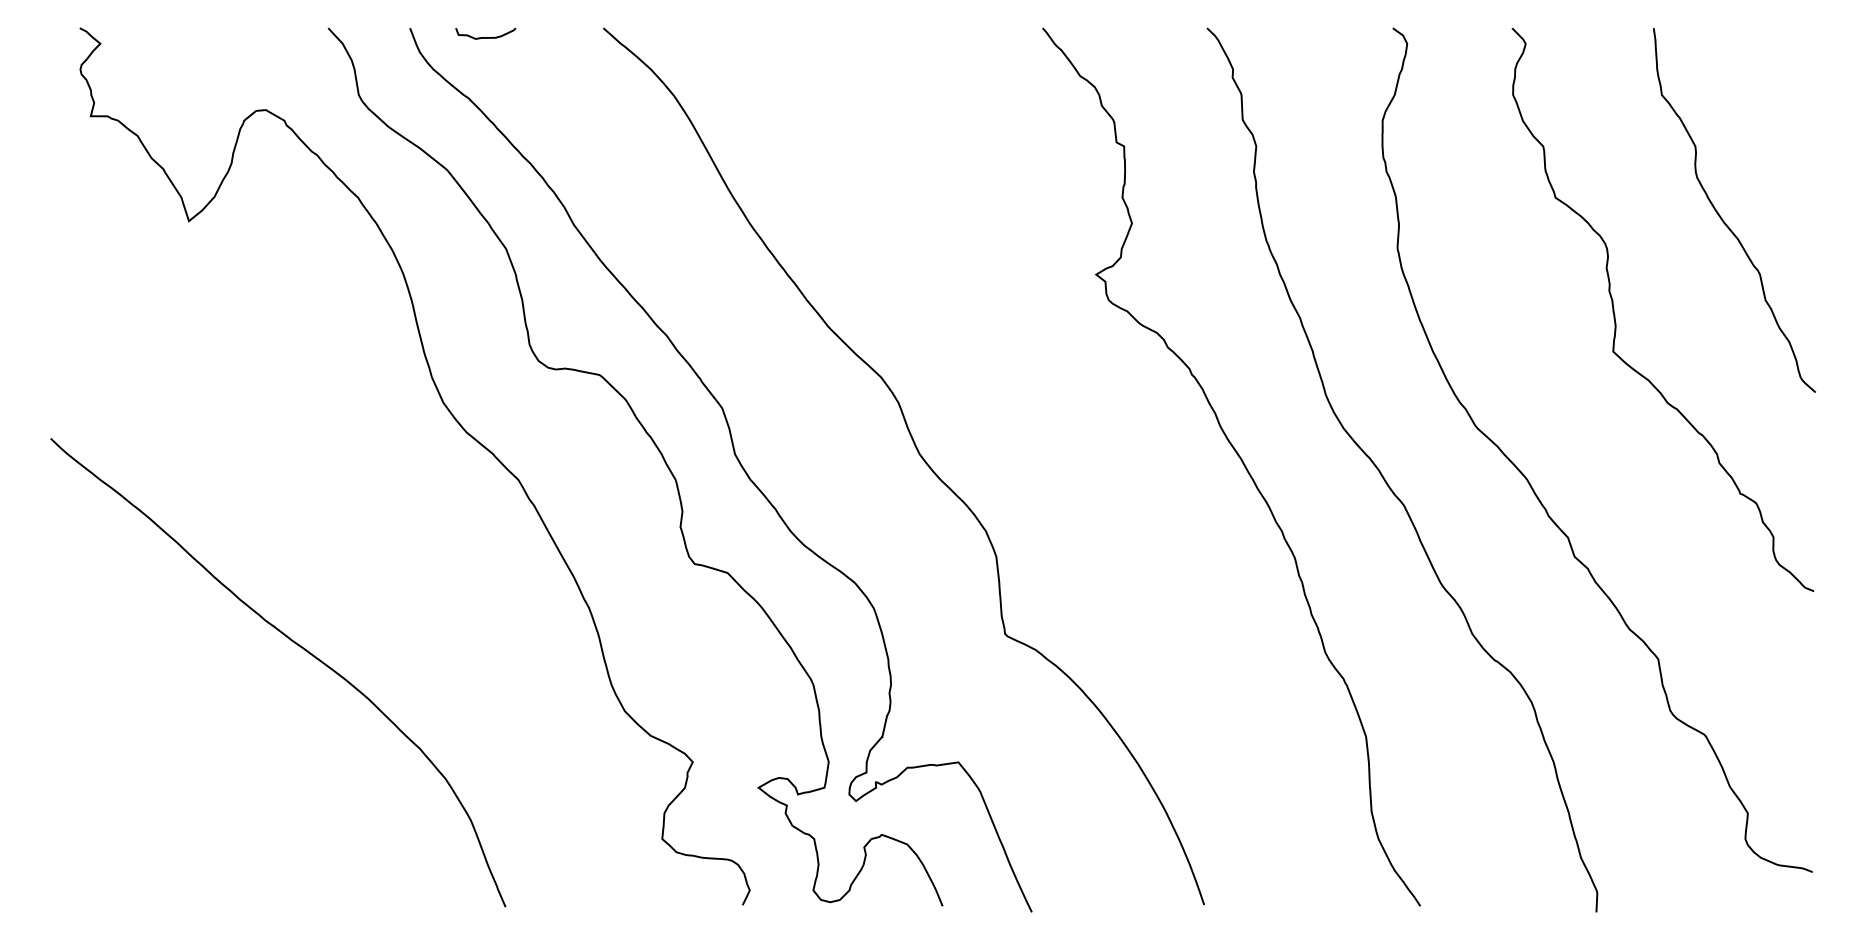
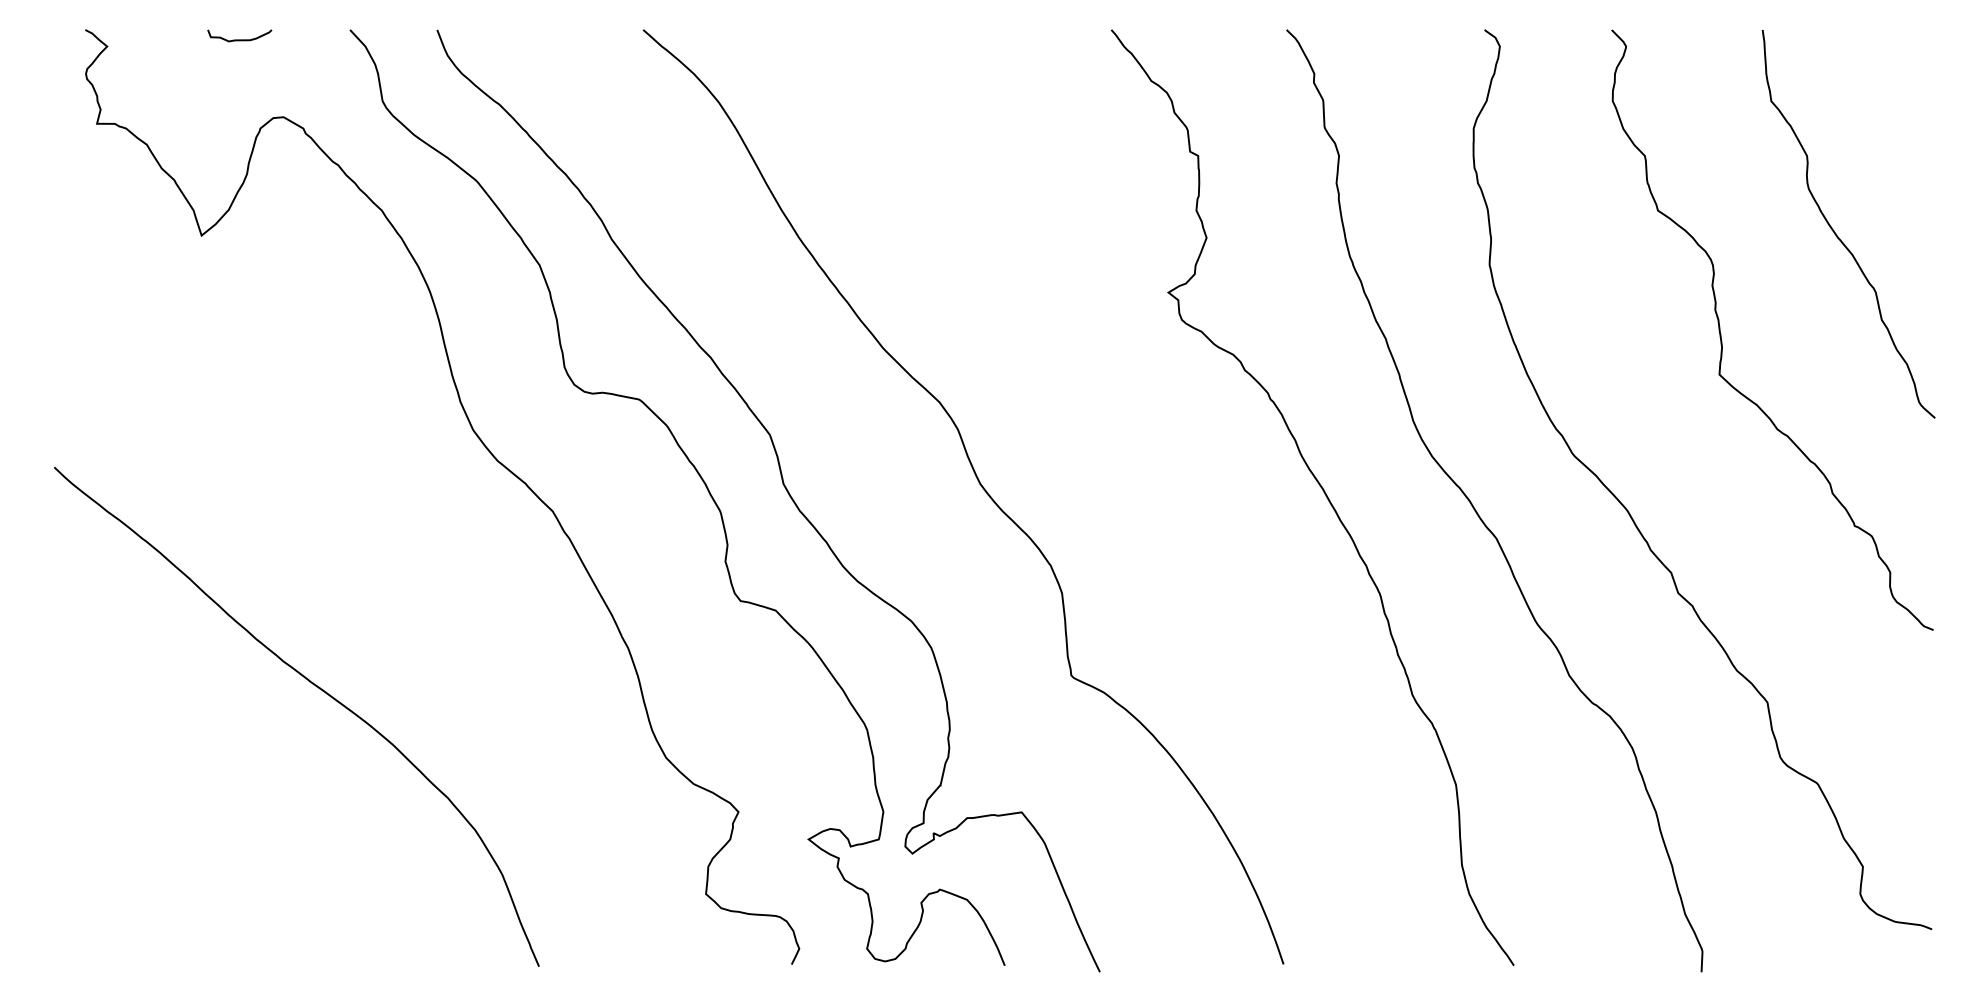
curve: (485, 37) -> (239, 39), moved

